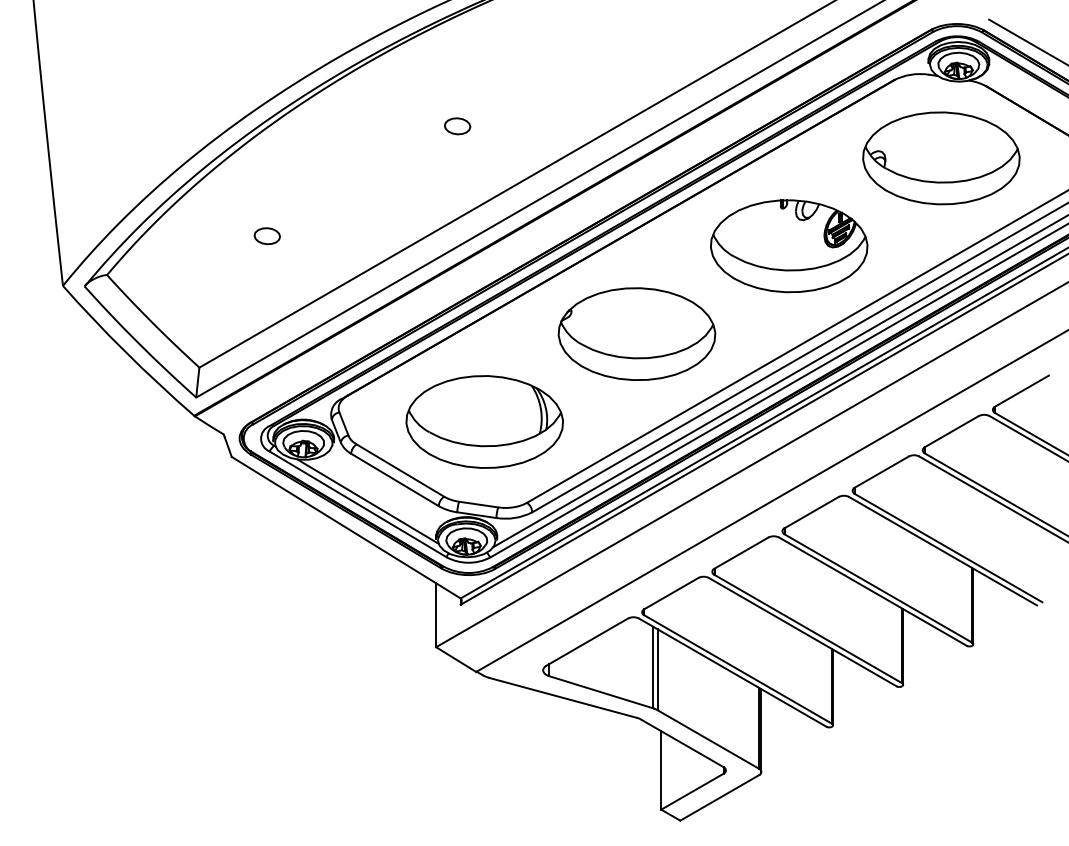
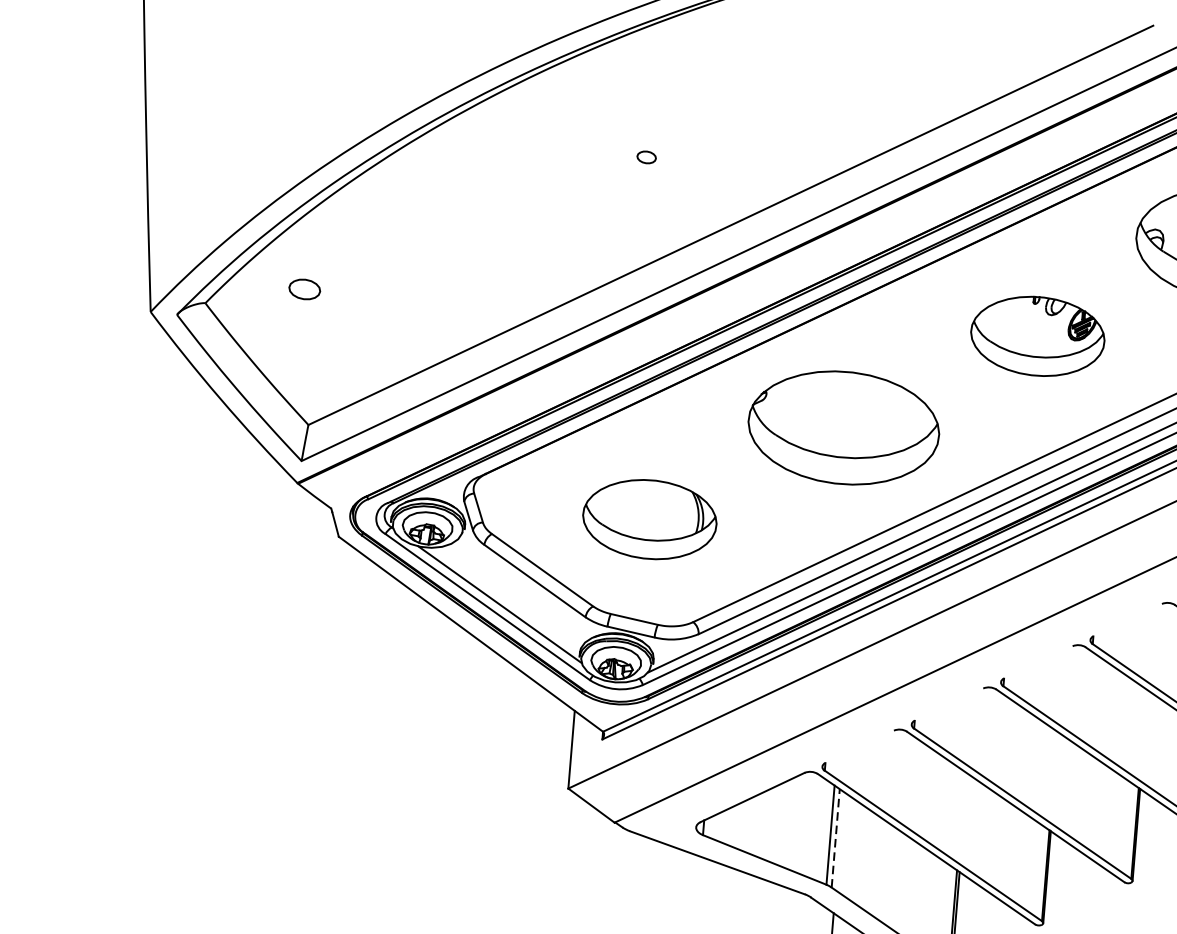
part: (457, 126) -> (646, 157), size x0.6
part: (266, 236) -> (303, 289), moved
part: (789, 246) -> (1038, 336), size x0.7
part: (484, 421) -> (649, 518), size x0.7
line: (881, 471) -> (1127, 619), removed
line: (811, 512) -> (1038, 662), removed
line: (741, 552) -> (949, 703), removed
line: (671, 593) -> (859, 746), removed
line: (657, 669) -> (835, 837), solid -> dashed

